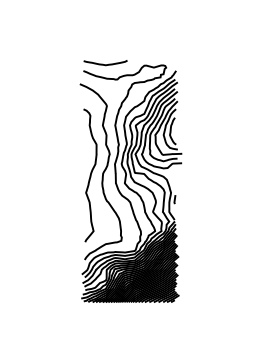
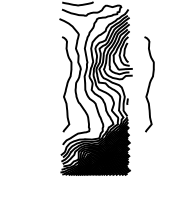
curve: (205, 175) -> (149, 84), added

